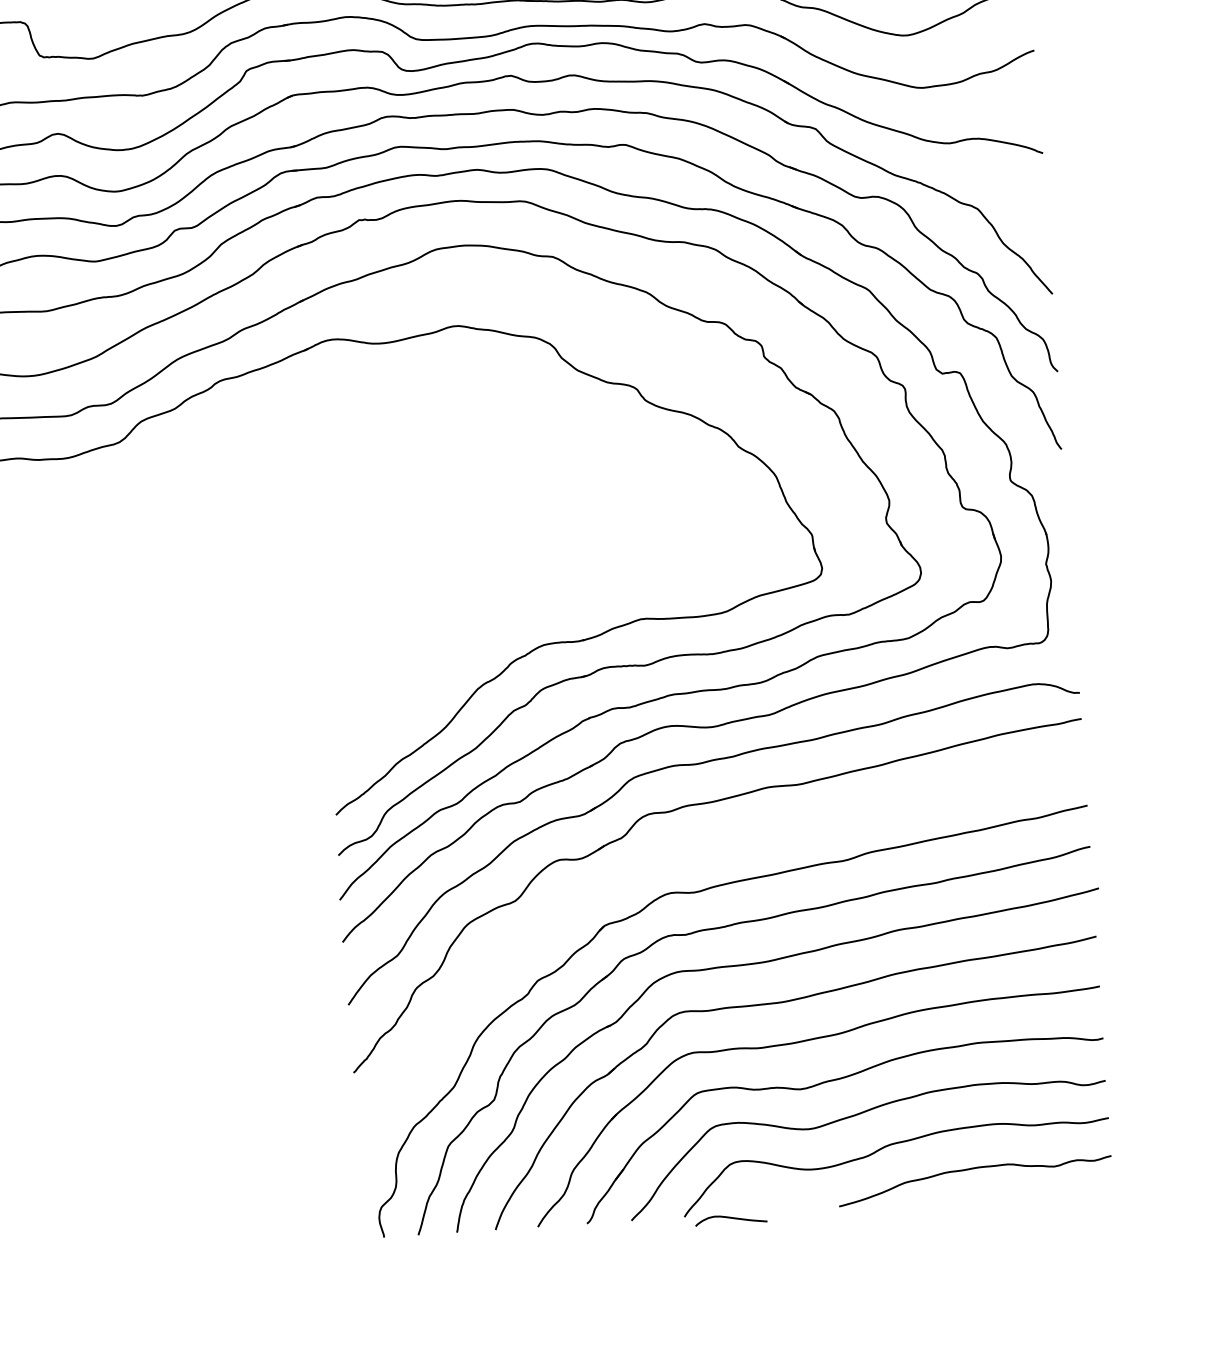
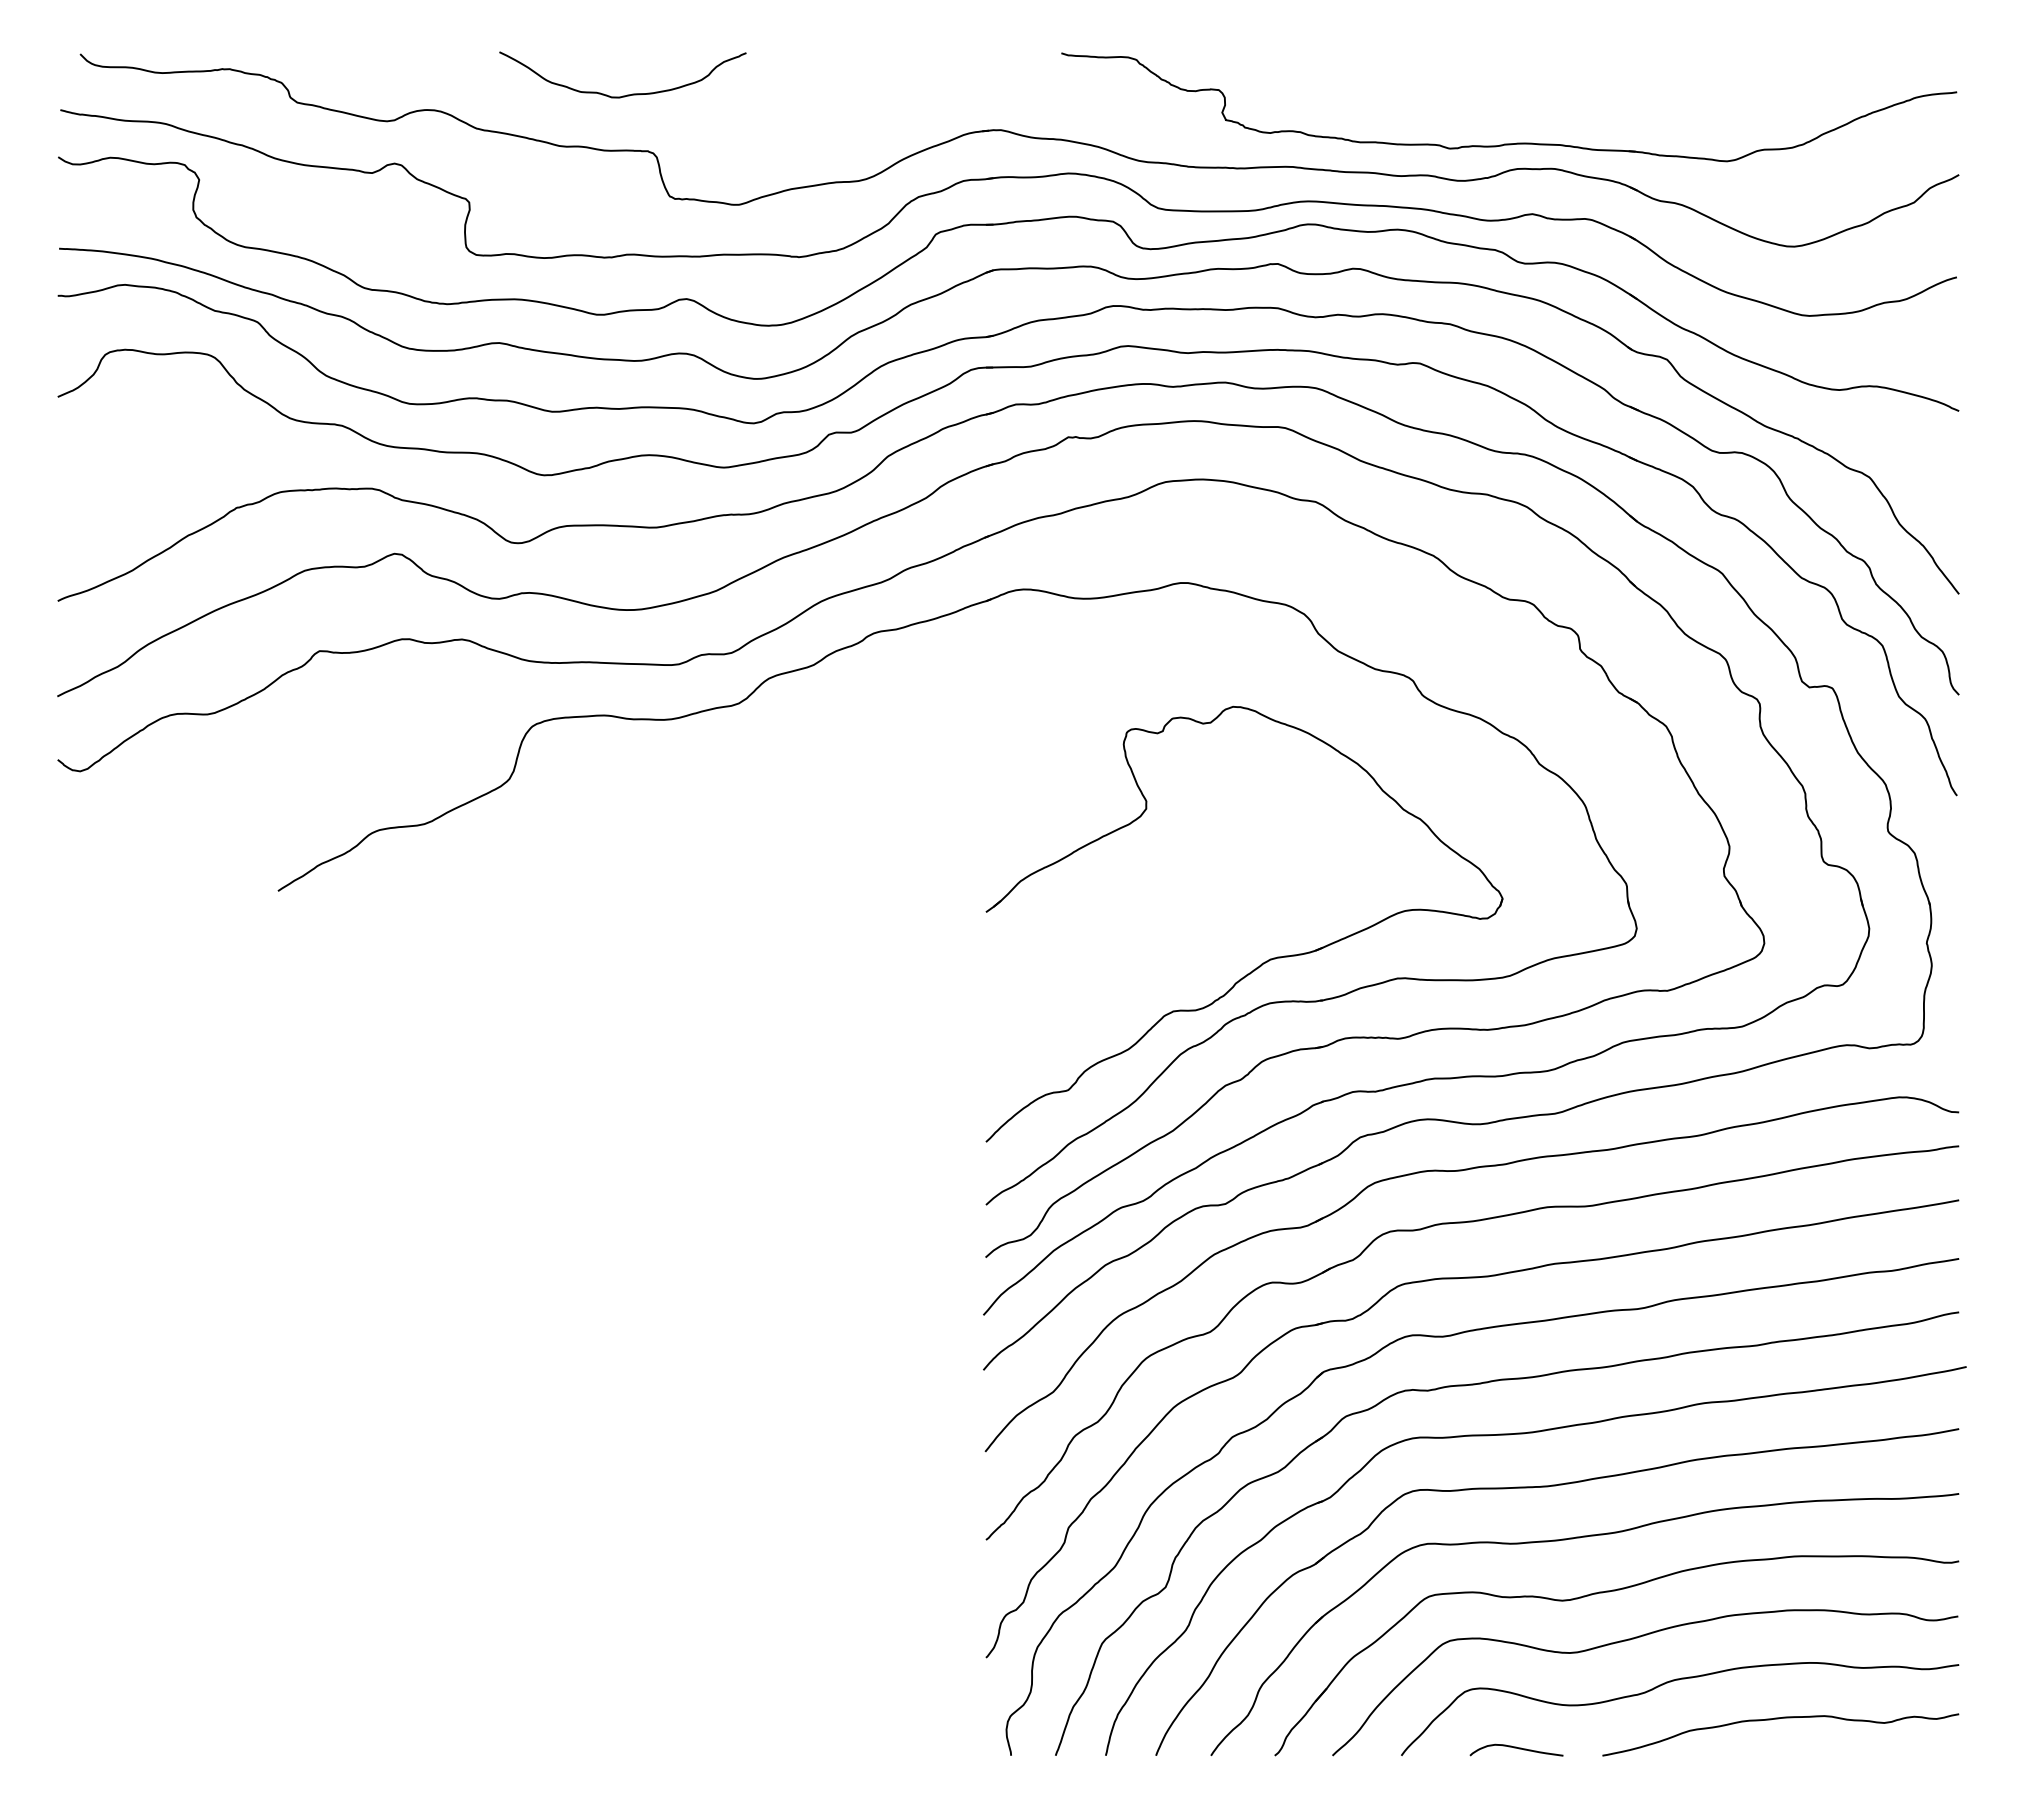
part: (537, 613) -> (1264, 961), added
part: (702, 847) -> (1457, 1279), added
curve: (731, 1218) -> (1516, 1748), moved

